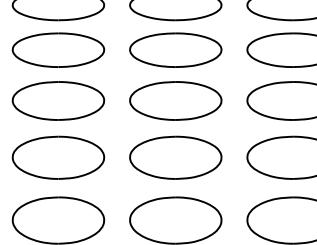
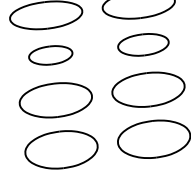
part: (58, 100) -> (50, 55), size x0.6
part: (175, 100) -> (143, 44), size x0.7

